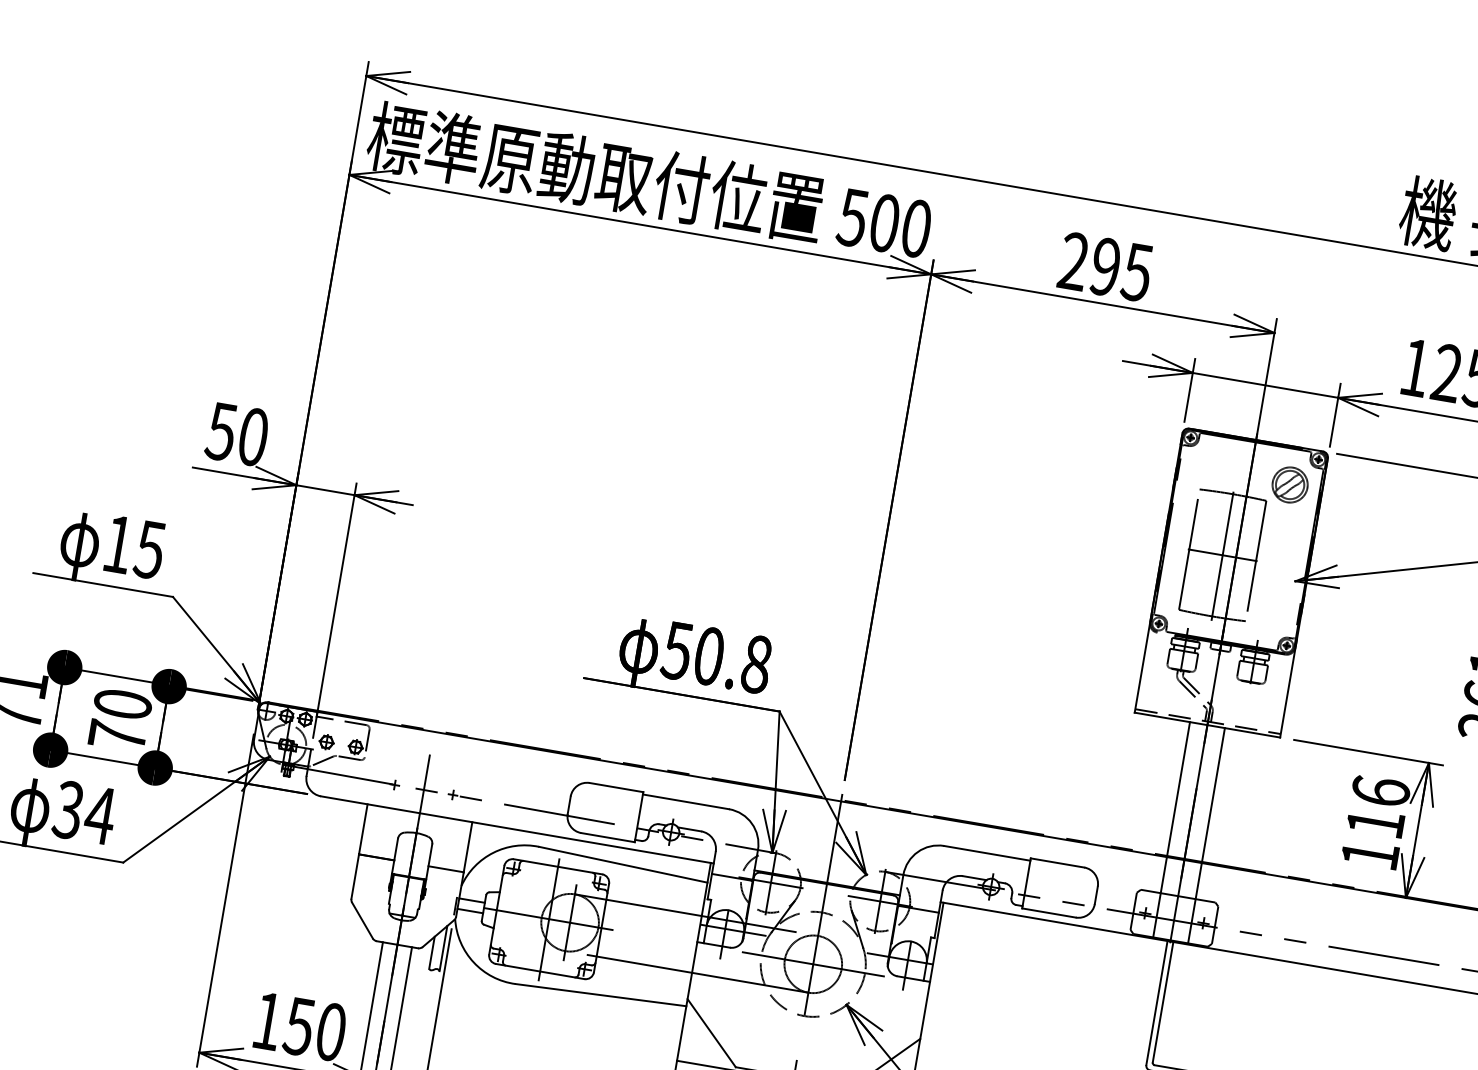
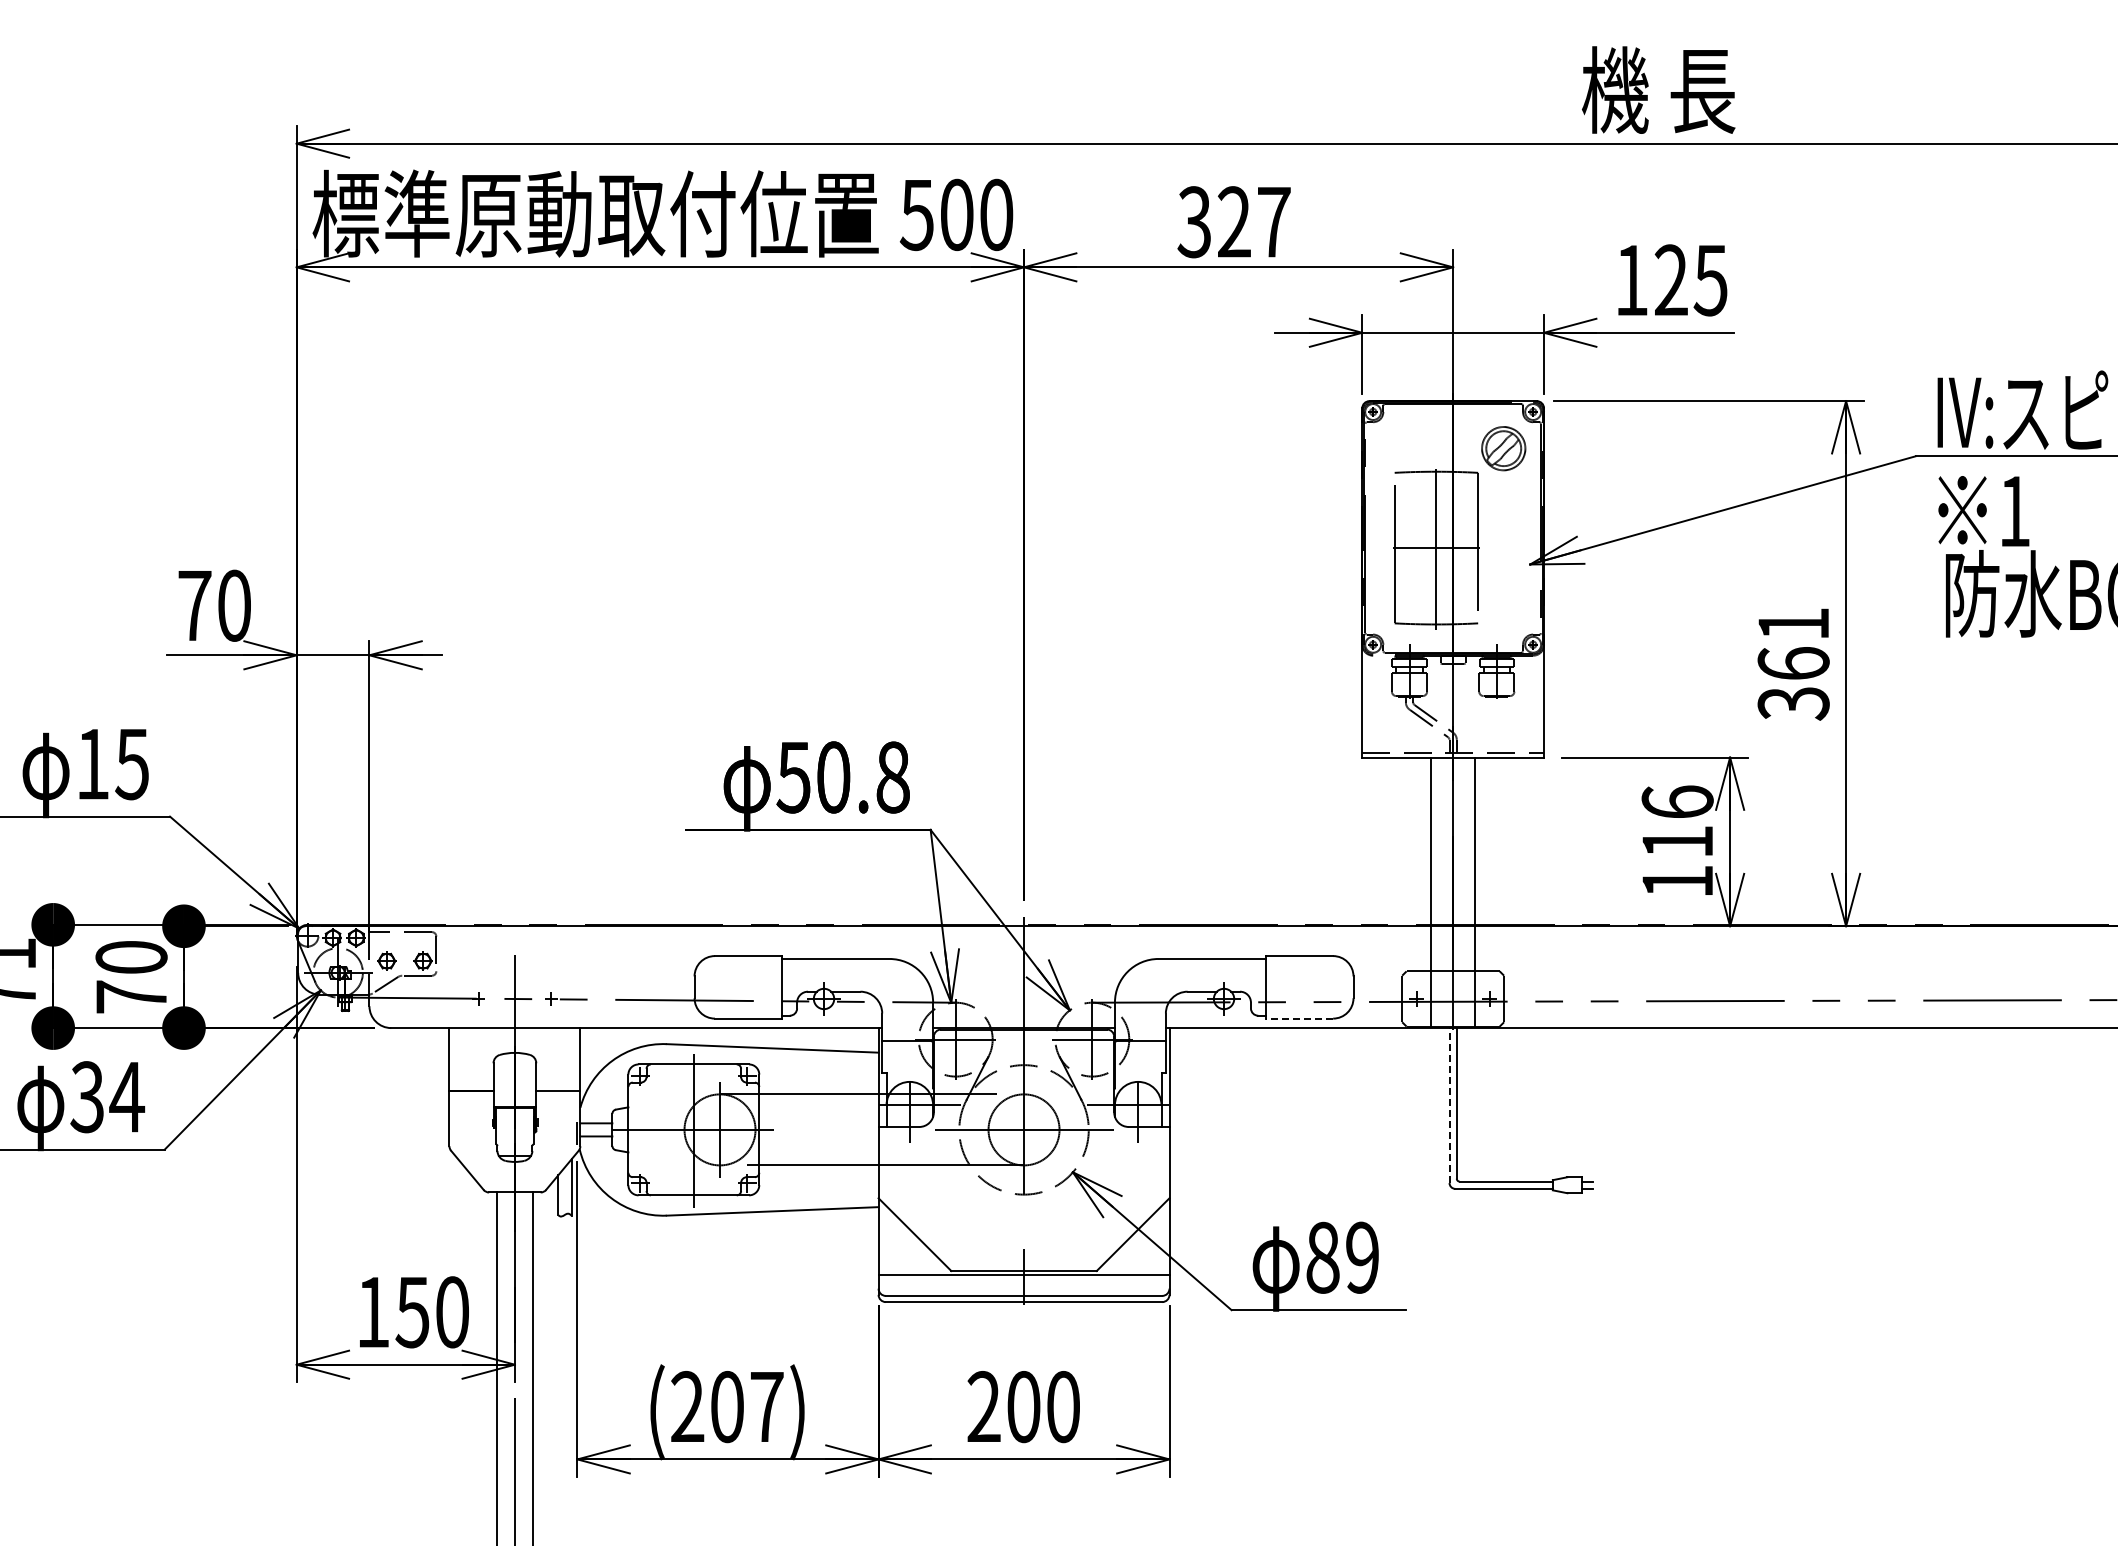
text: (1104, 267) -> (1233, 222), 295 -> 327
text: (221, 432) -> (194, 606), 50 -> 70
line: (1048, 912) -> (1299, 1018), solid -> dashed
line: (1156, 1002) -> (1449, 1105), solid -> dashed

